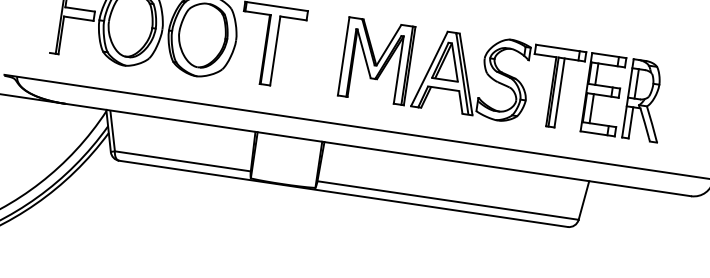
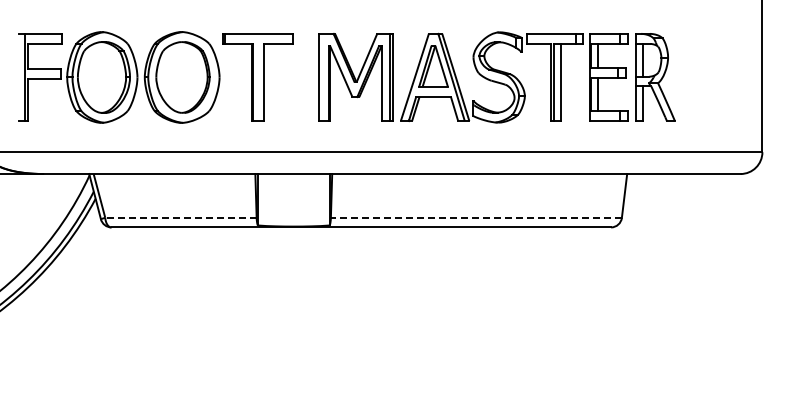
part: (502, 79) -> (496, 77), moved
line: (182, 160) -> (180, 217), solid -> dashed
line: (447, 200) -> (475, 217), solid -> dashed

